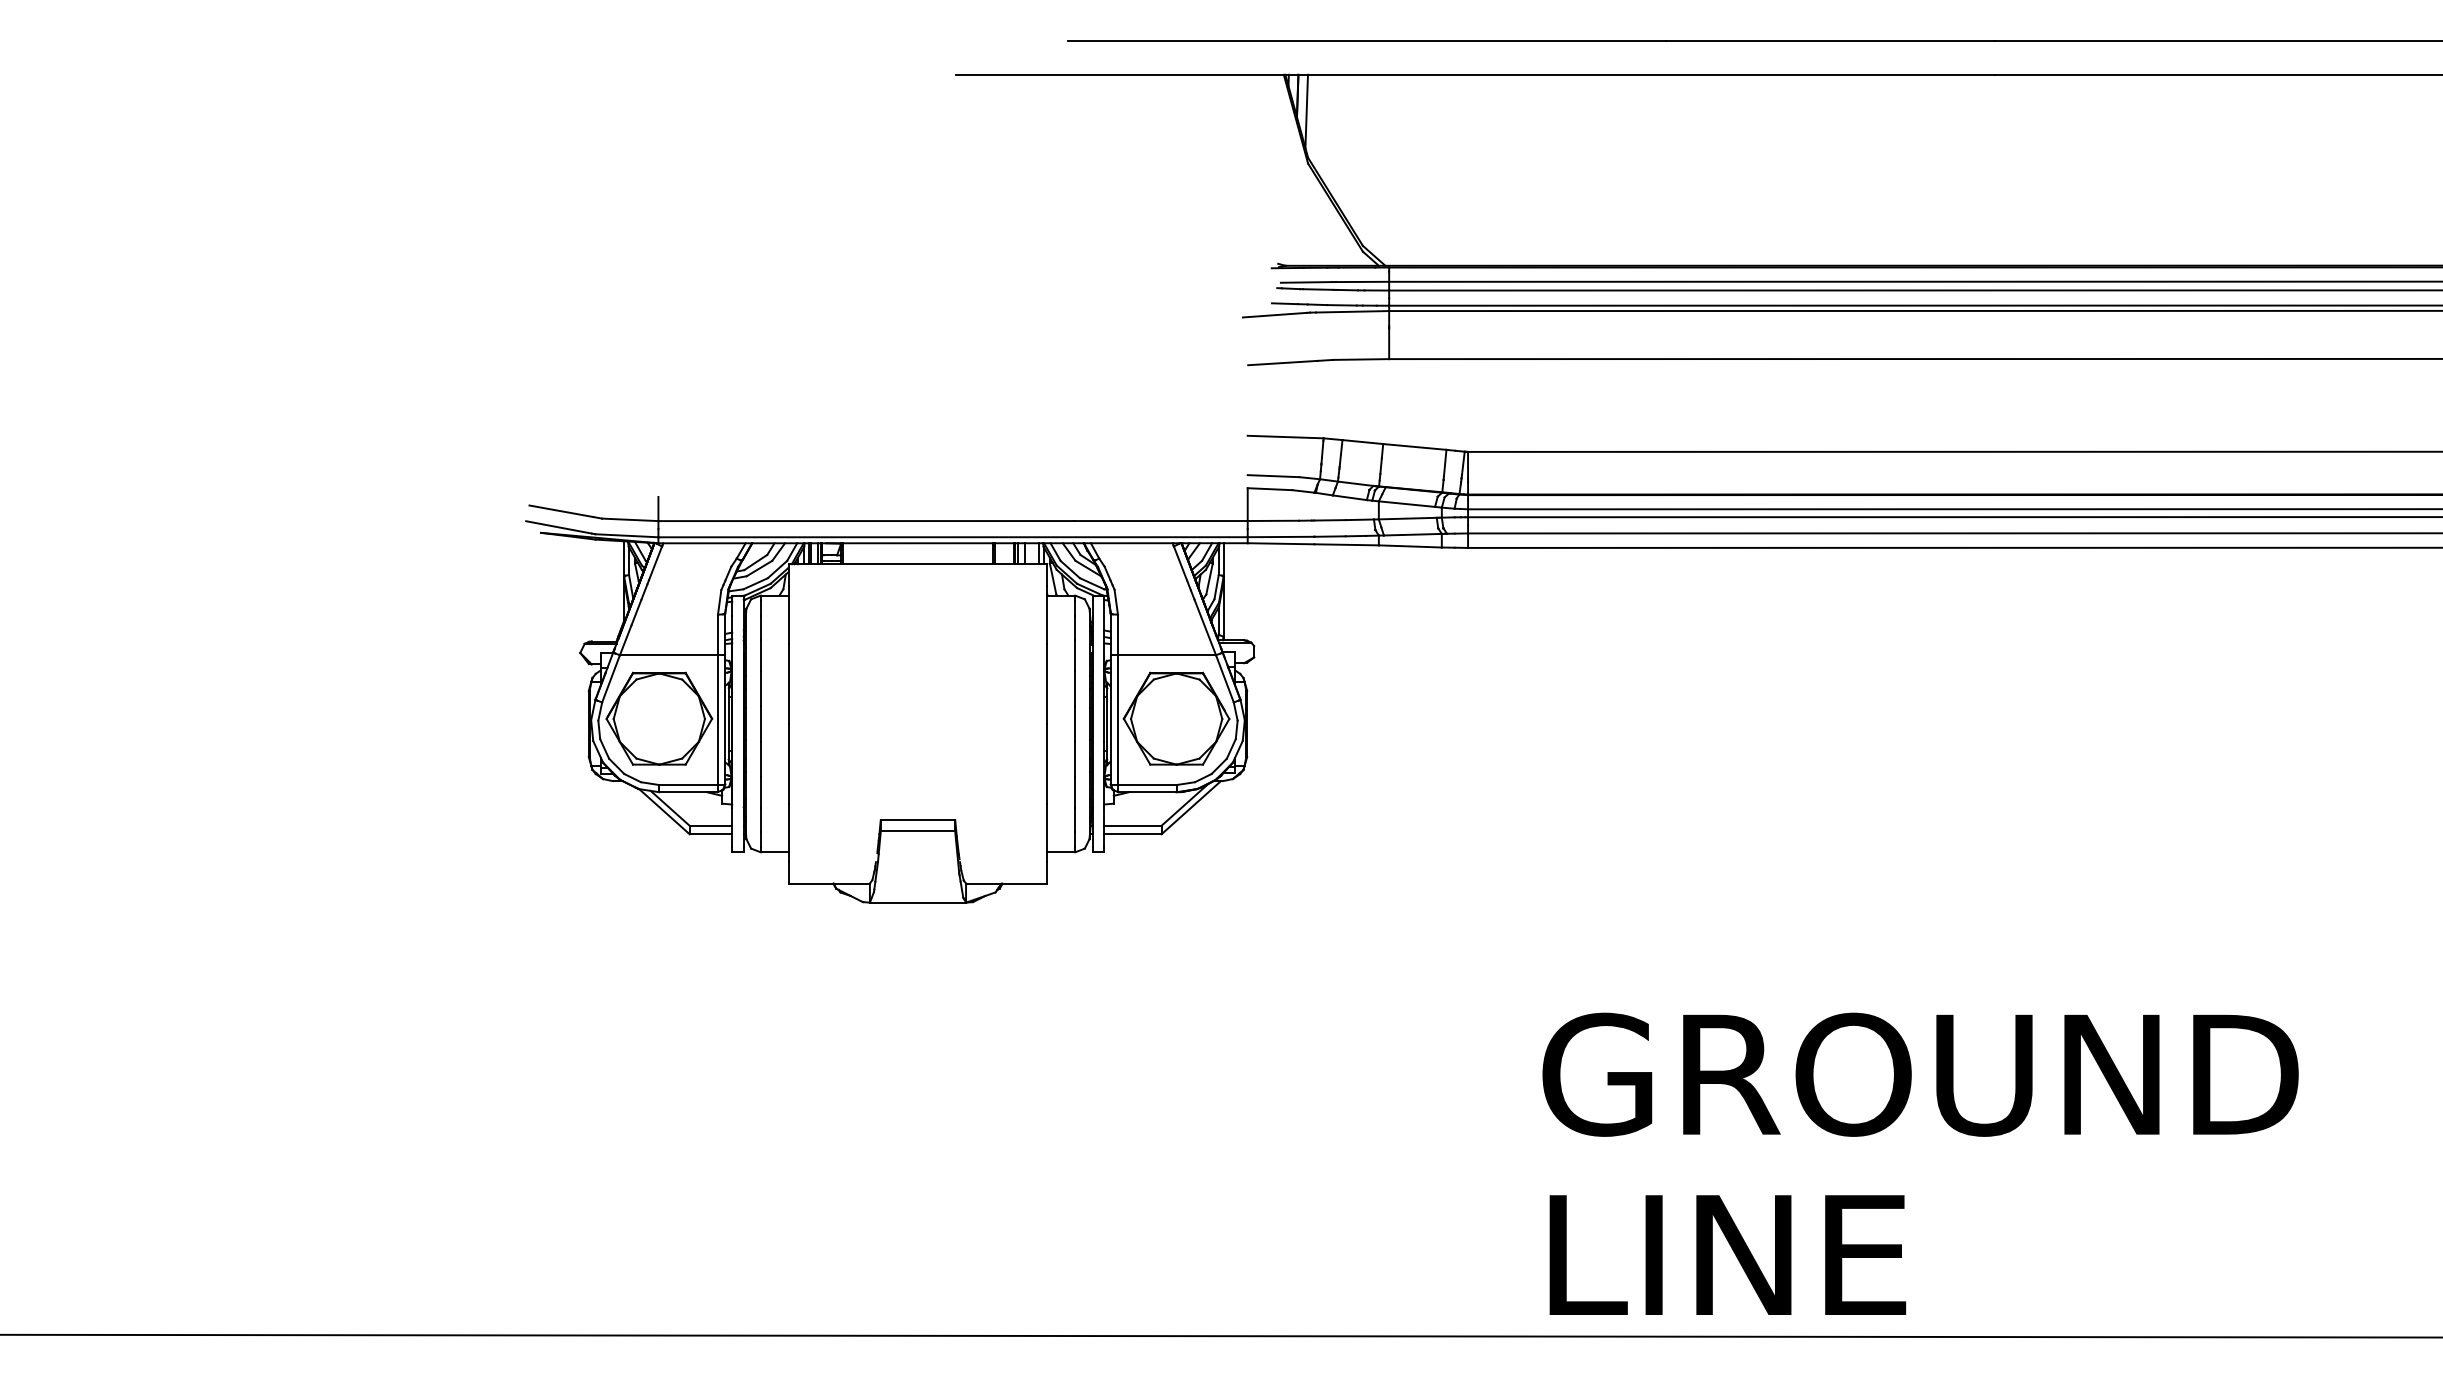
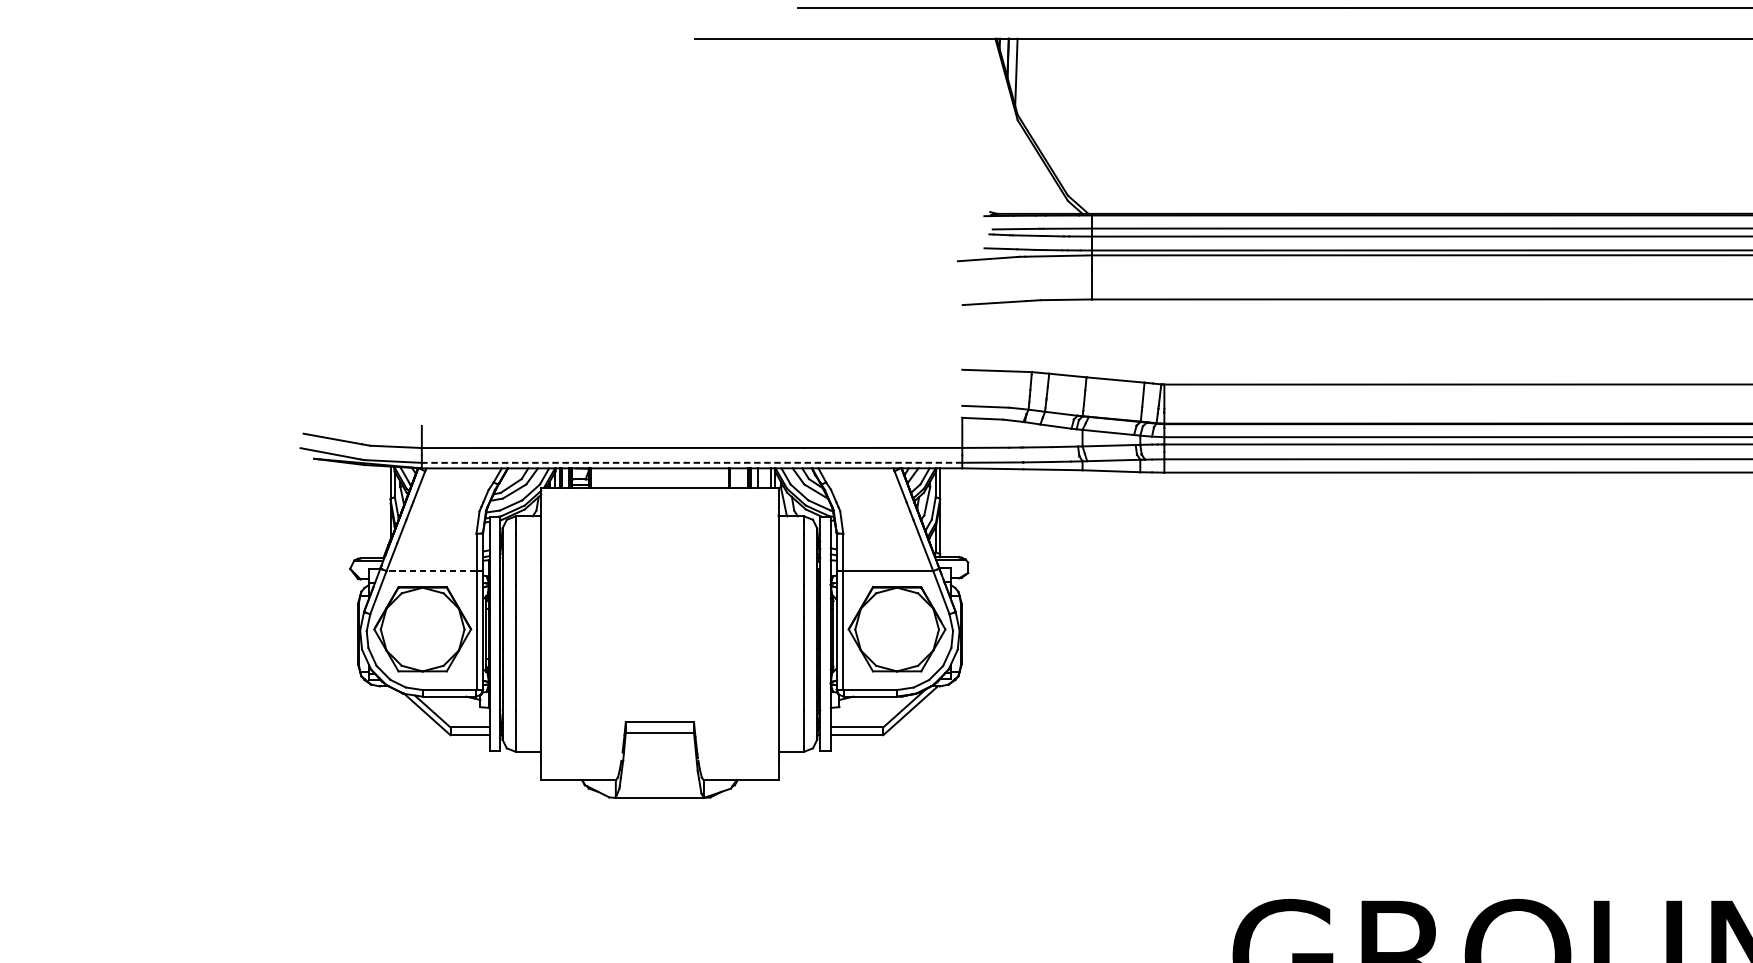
line: (953, 537) -> (692, 463), solid -> dashed
line: (668, 655) -> (431, 571), solid -> dashed

